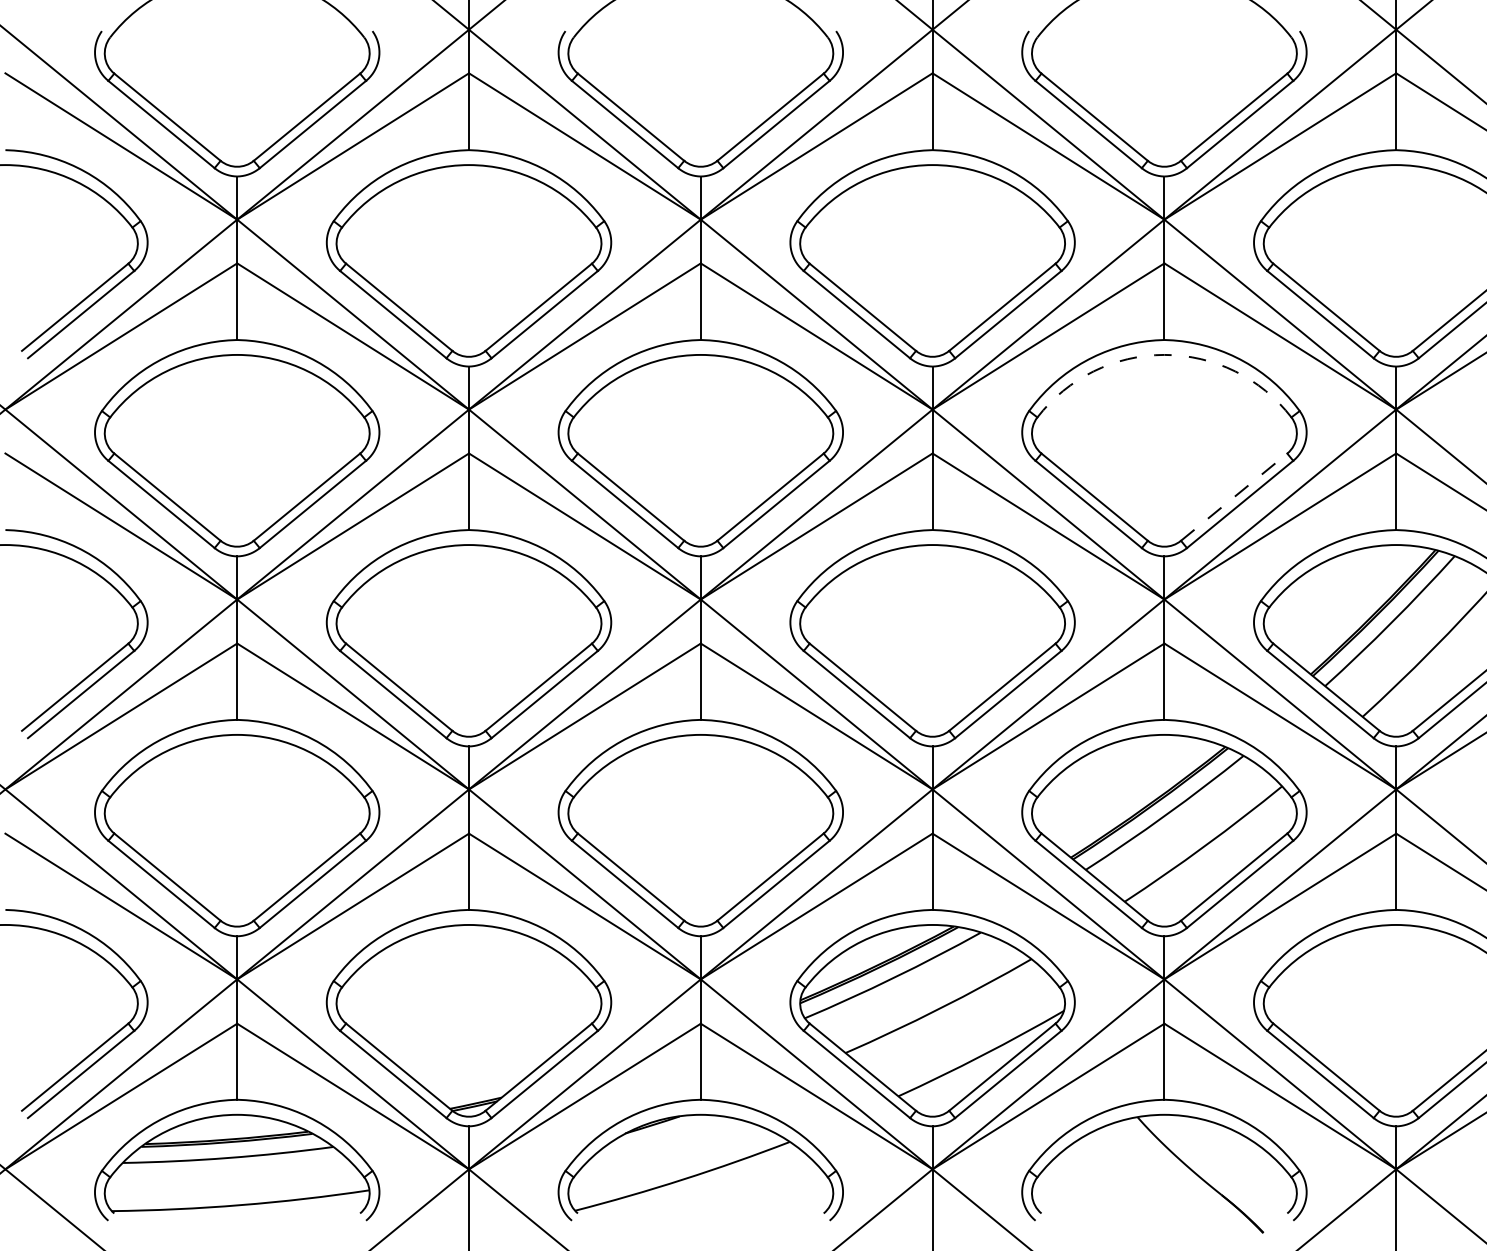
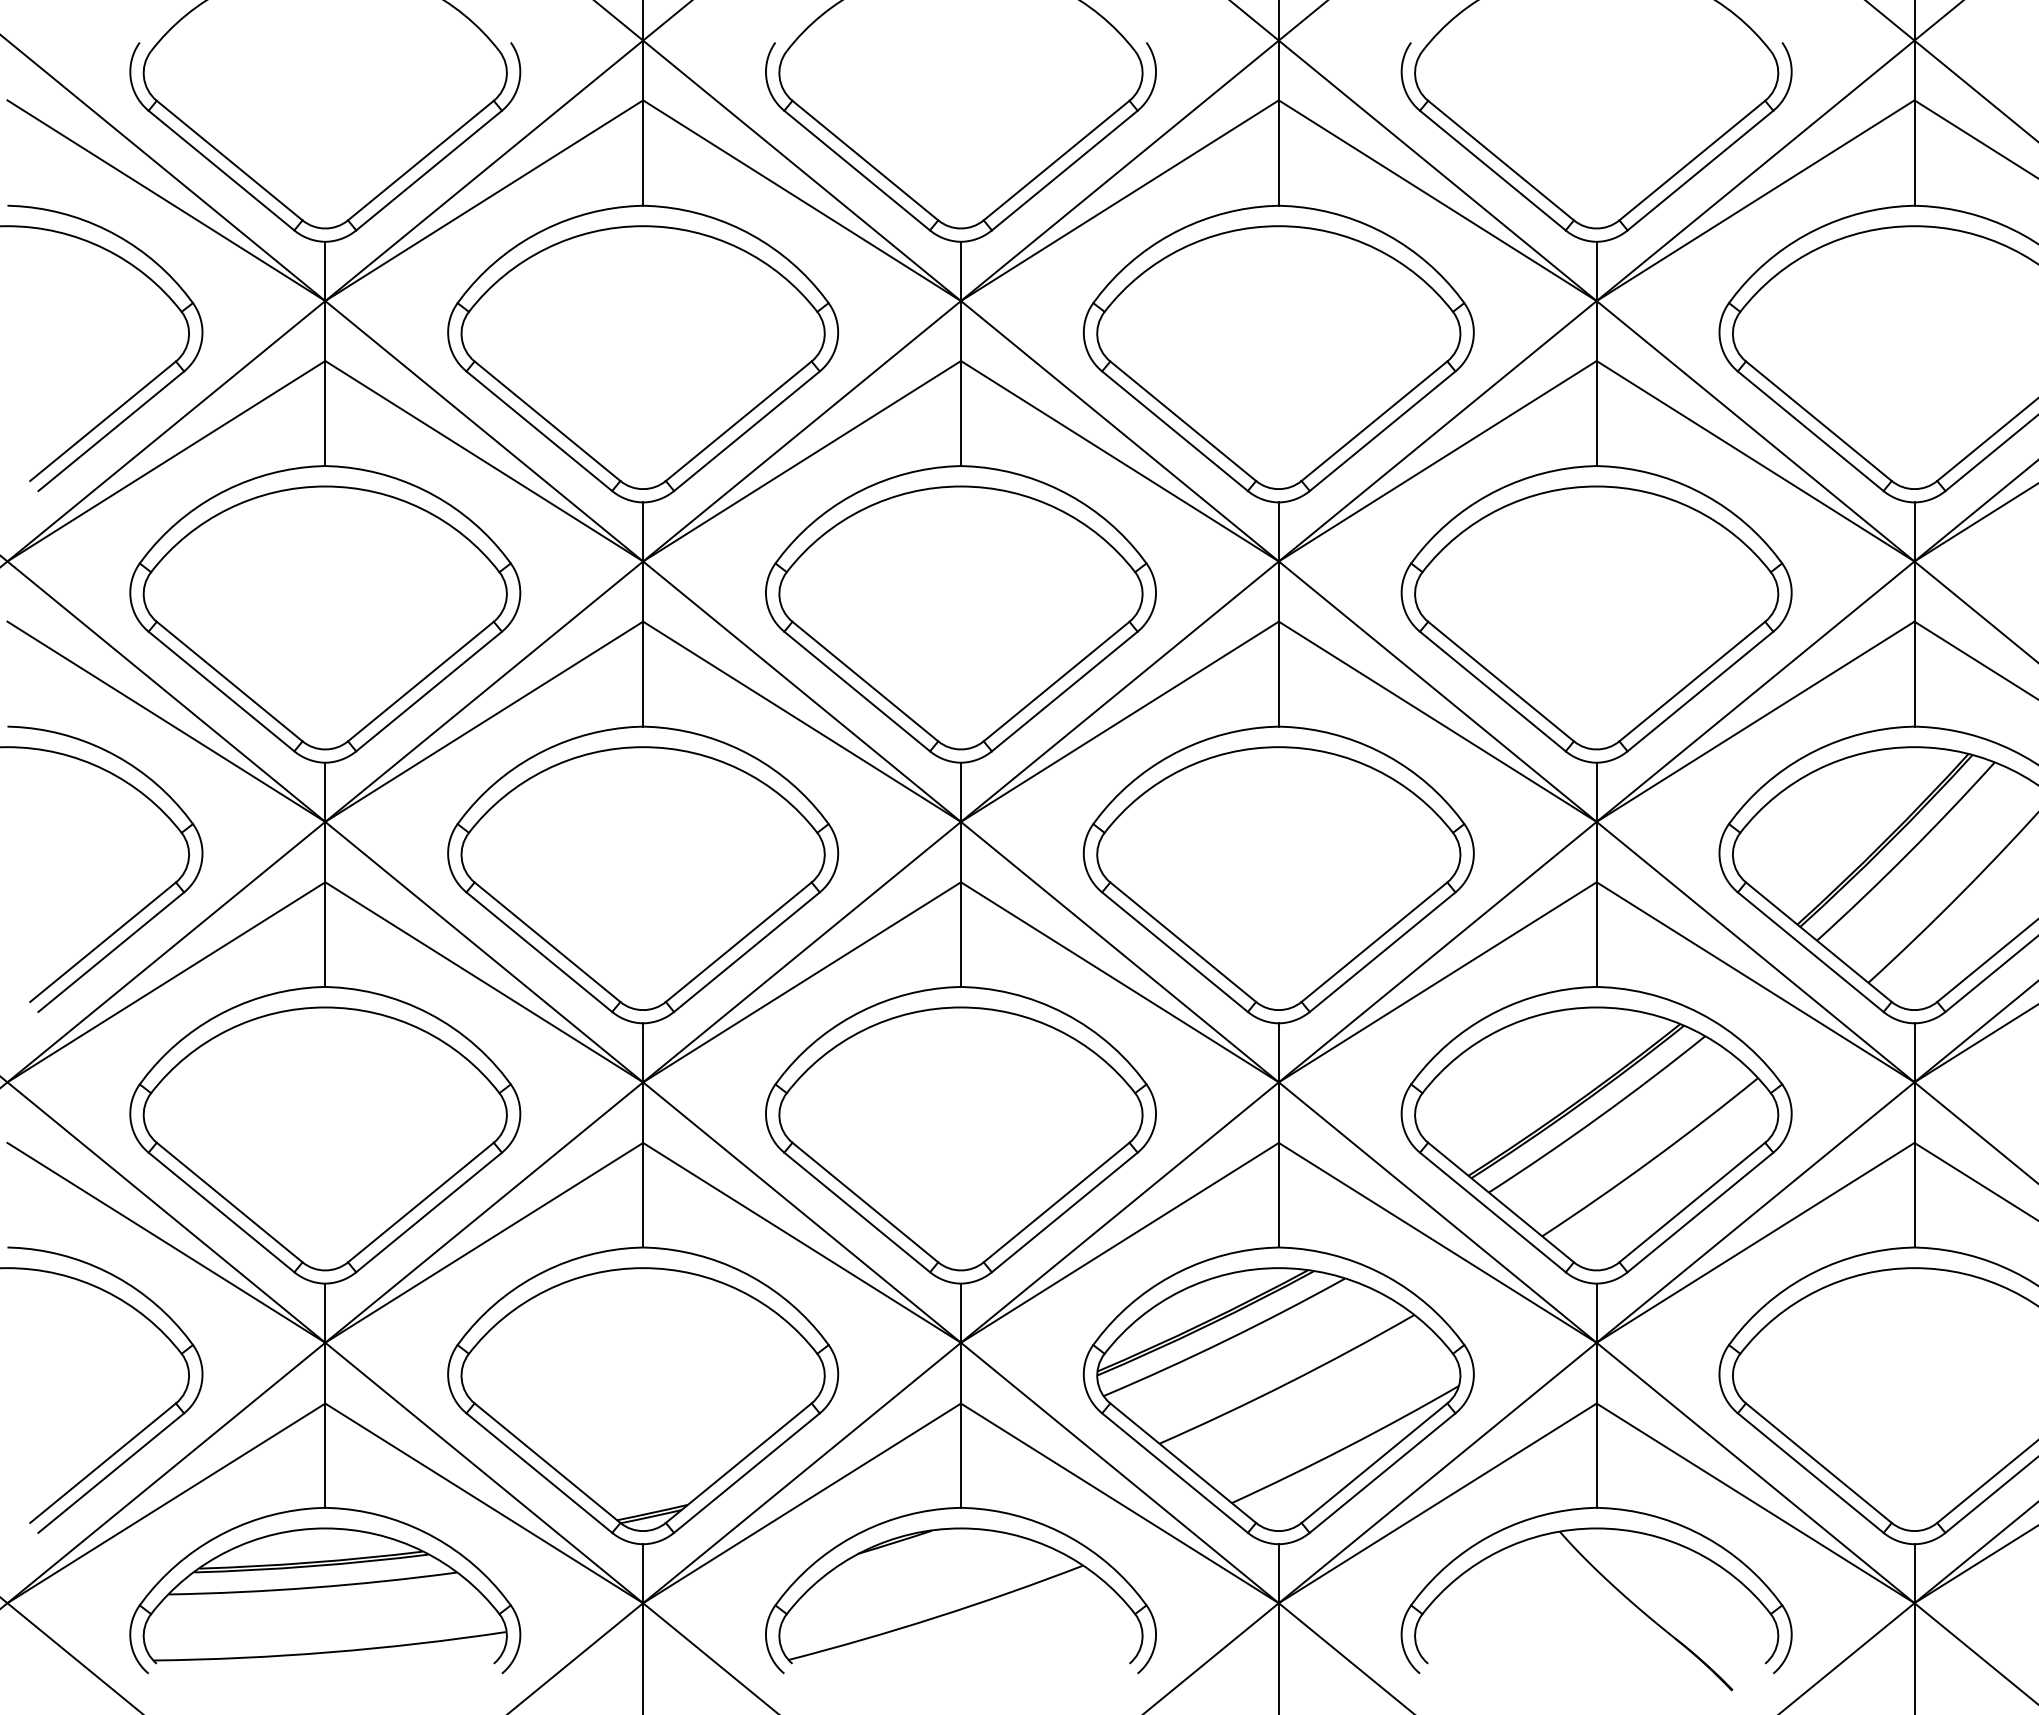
arc: (1164, 354) -> (1596, 486), dashed -> solid
line: (1234, 497) -> (1692, 681), dashed -> solid

